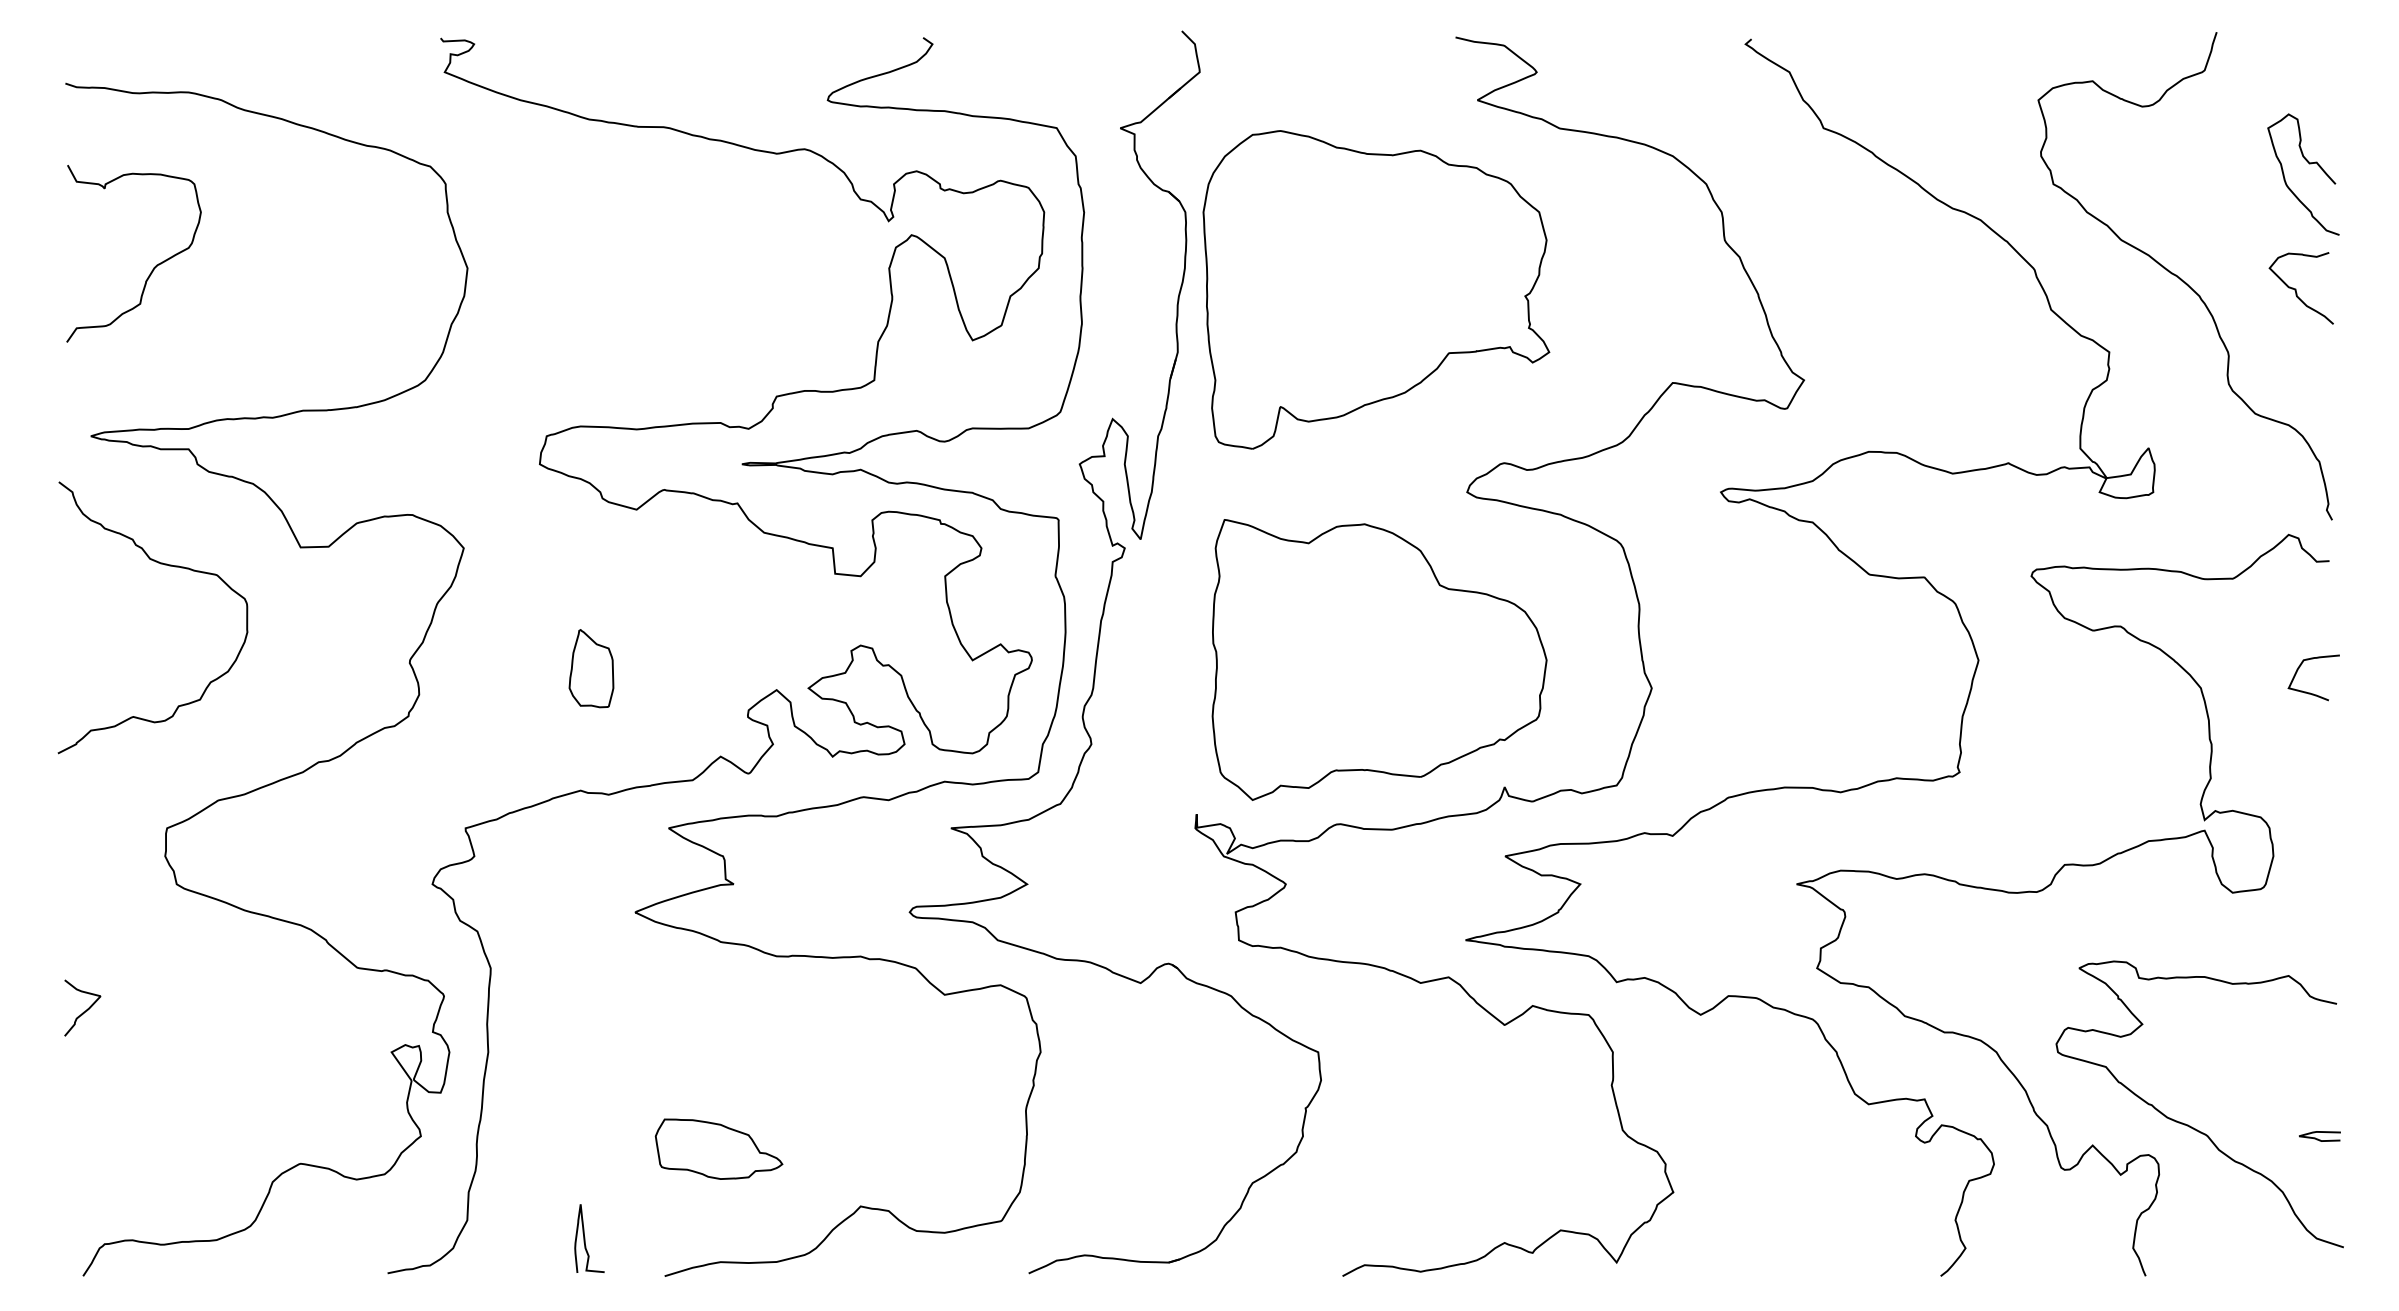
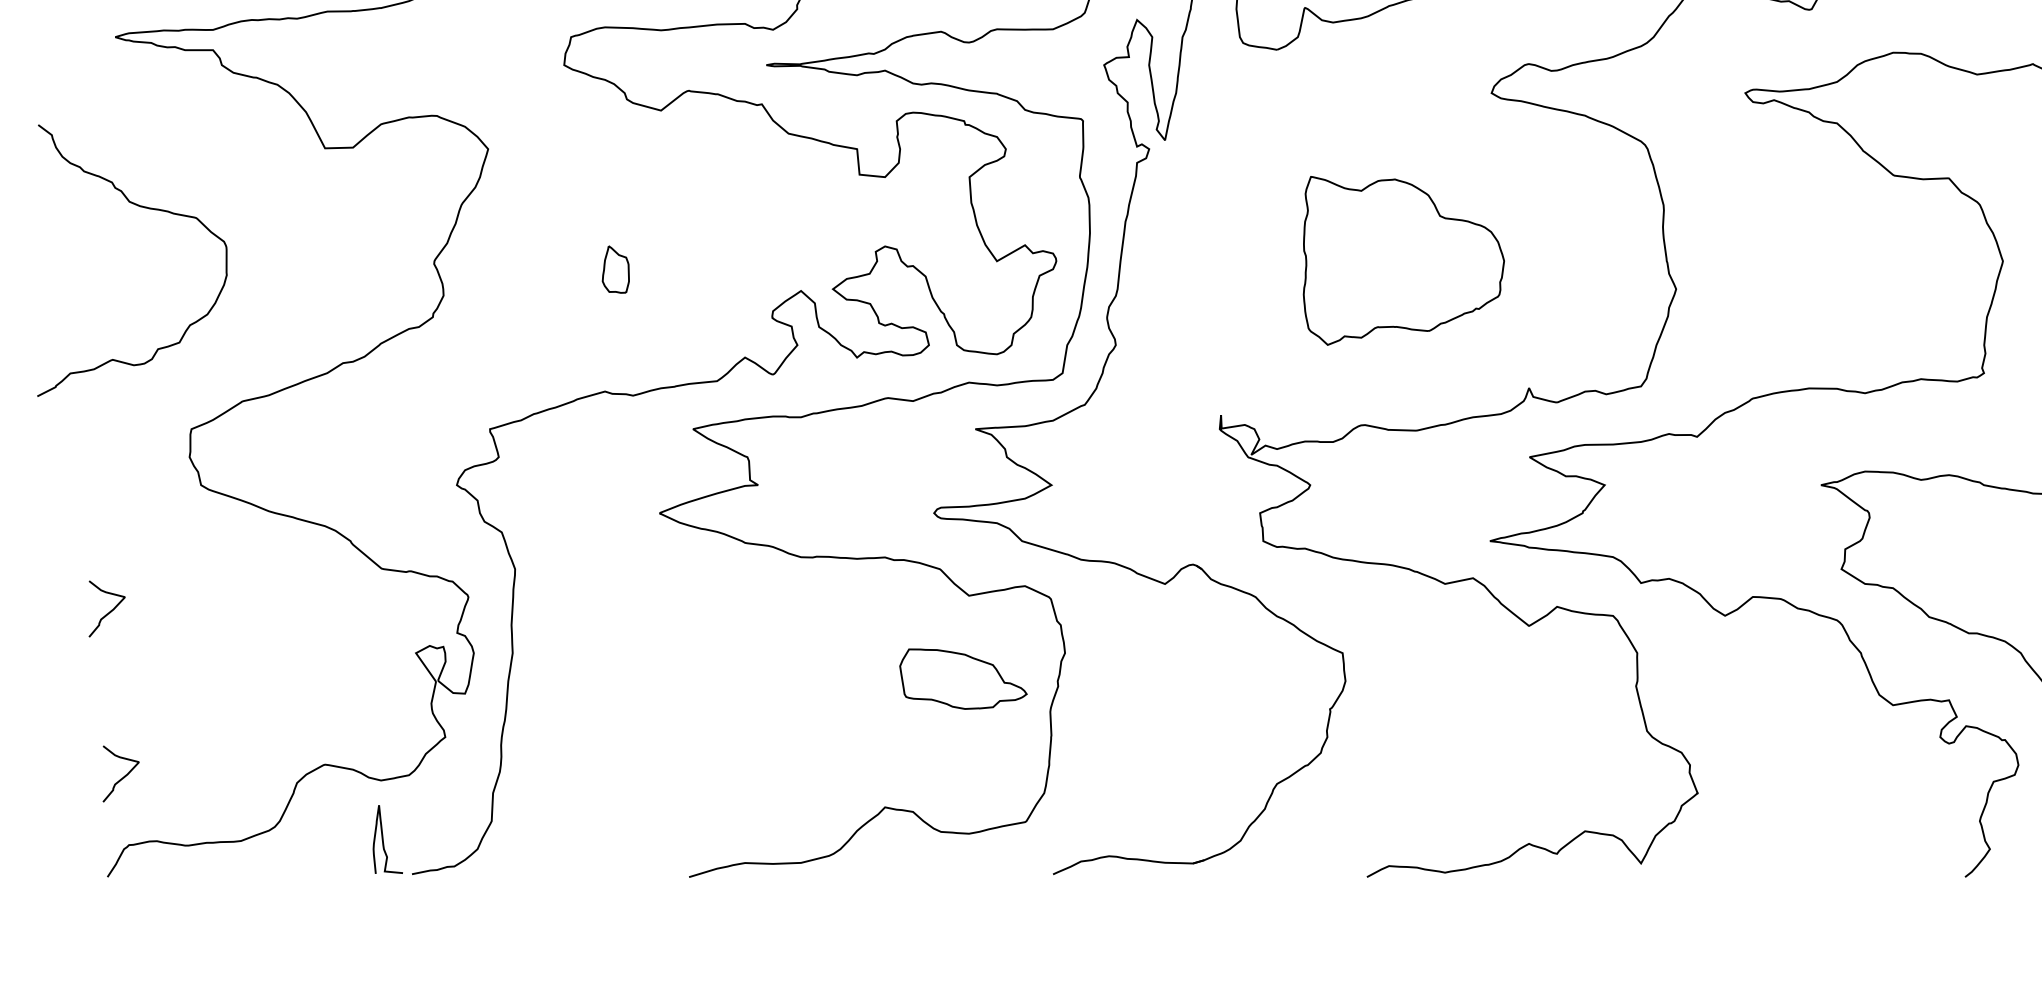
curve: (164, 565) -> (143, 208), moved
part: (1379, 659) -> (1403, 260), size x0.6
part: (591, 668) -> (615, 269), size x0.6
part: (718, 1148) -> (962, 678), moved
curve: (97, 1176) -> (121, 777), added
curve: (585, 1238) -> (383, 839), moved

